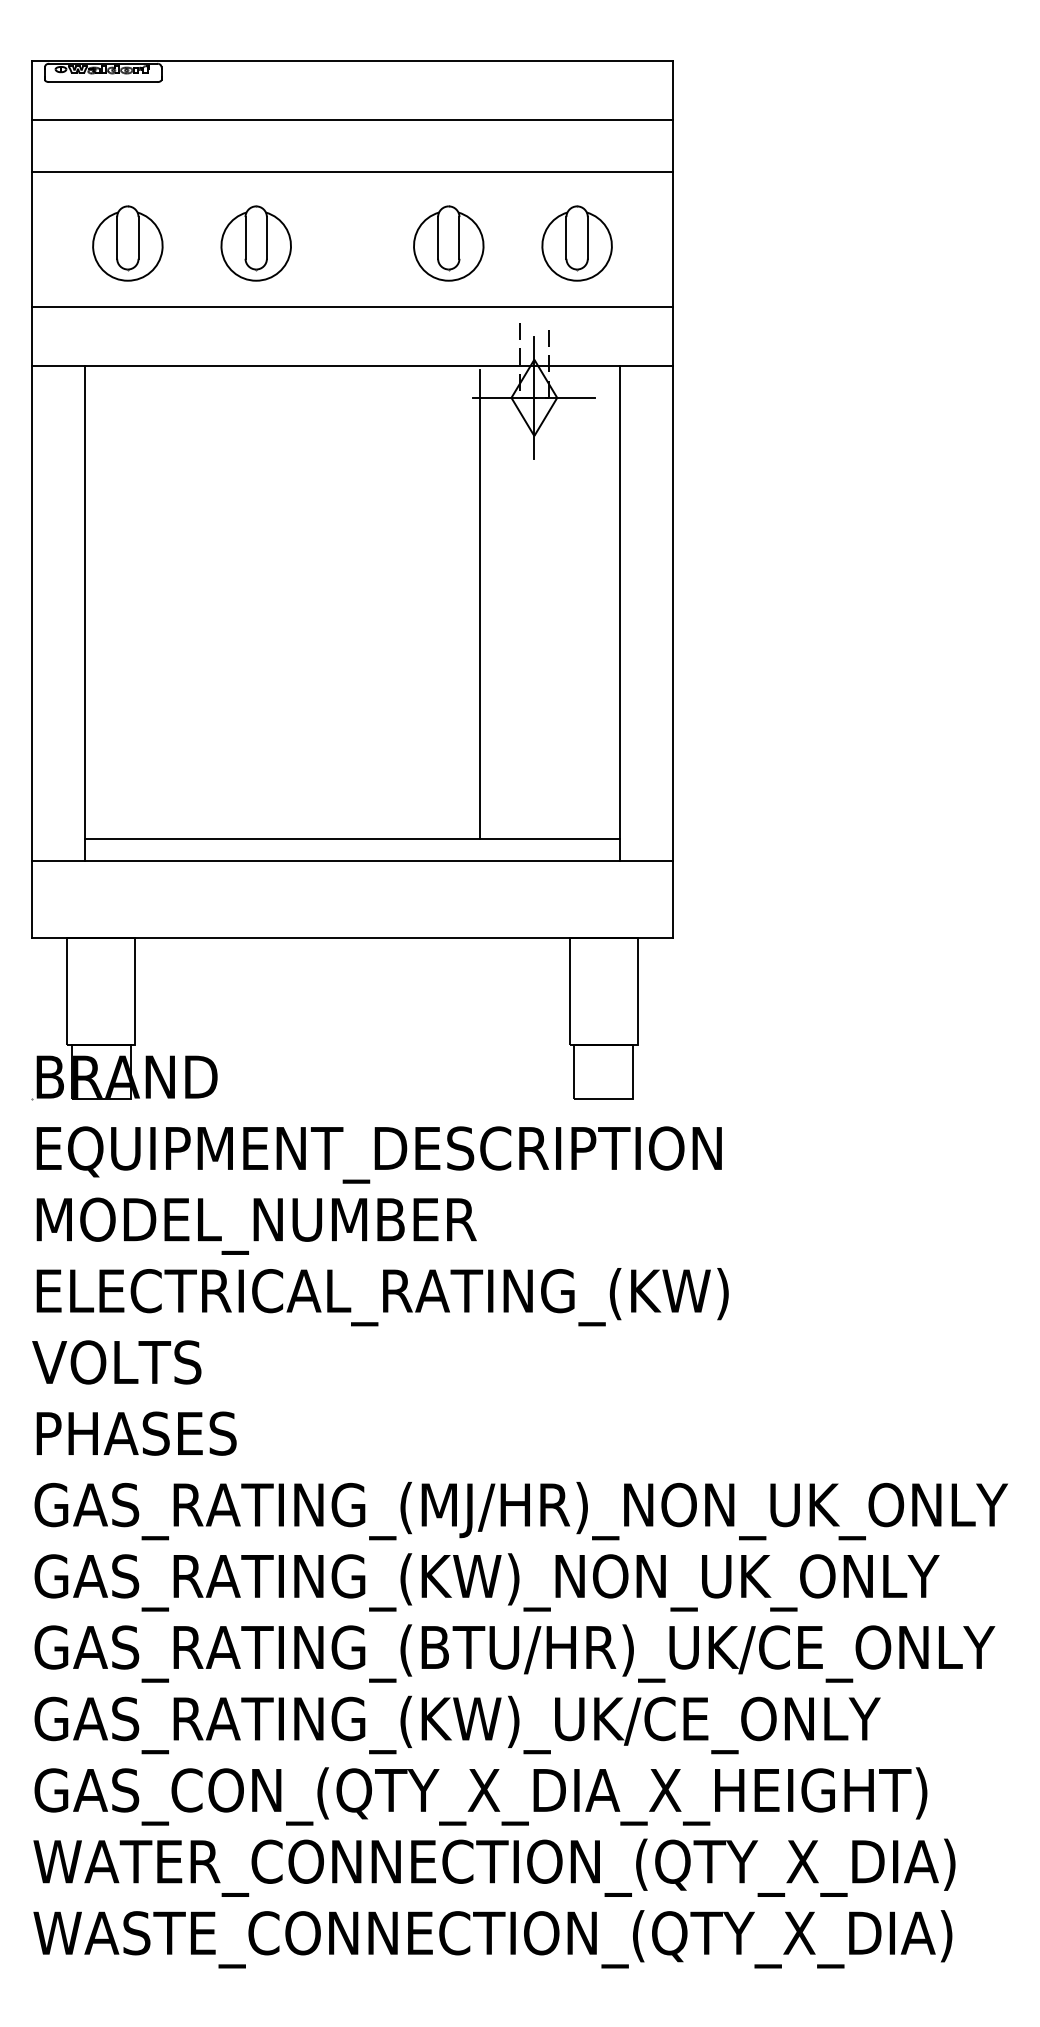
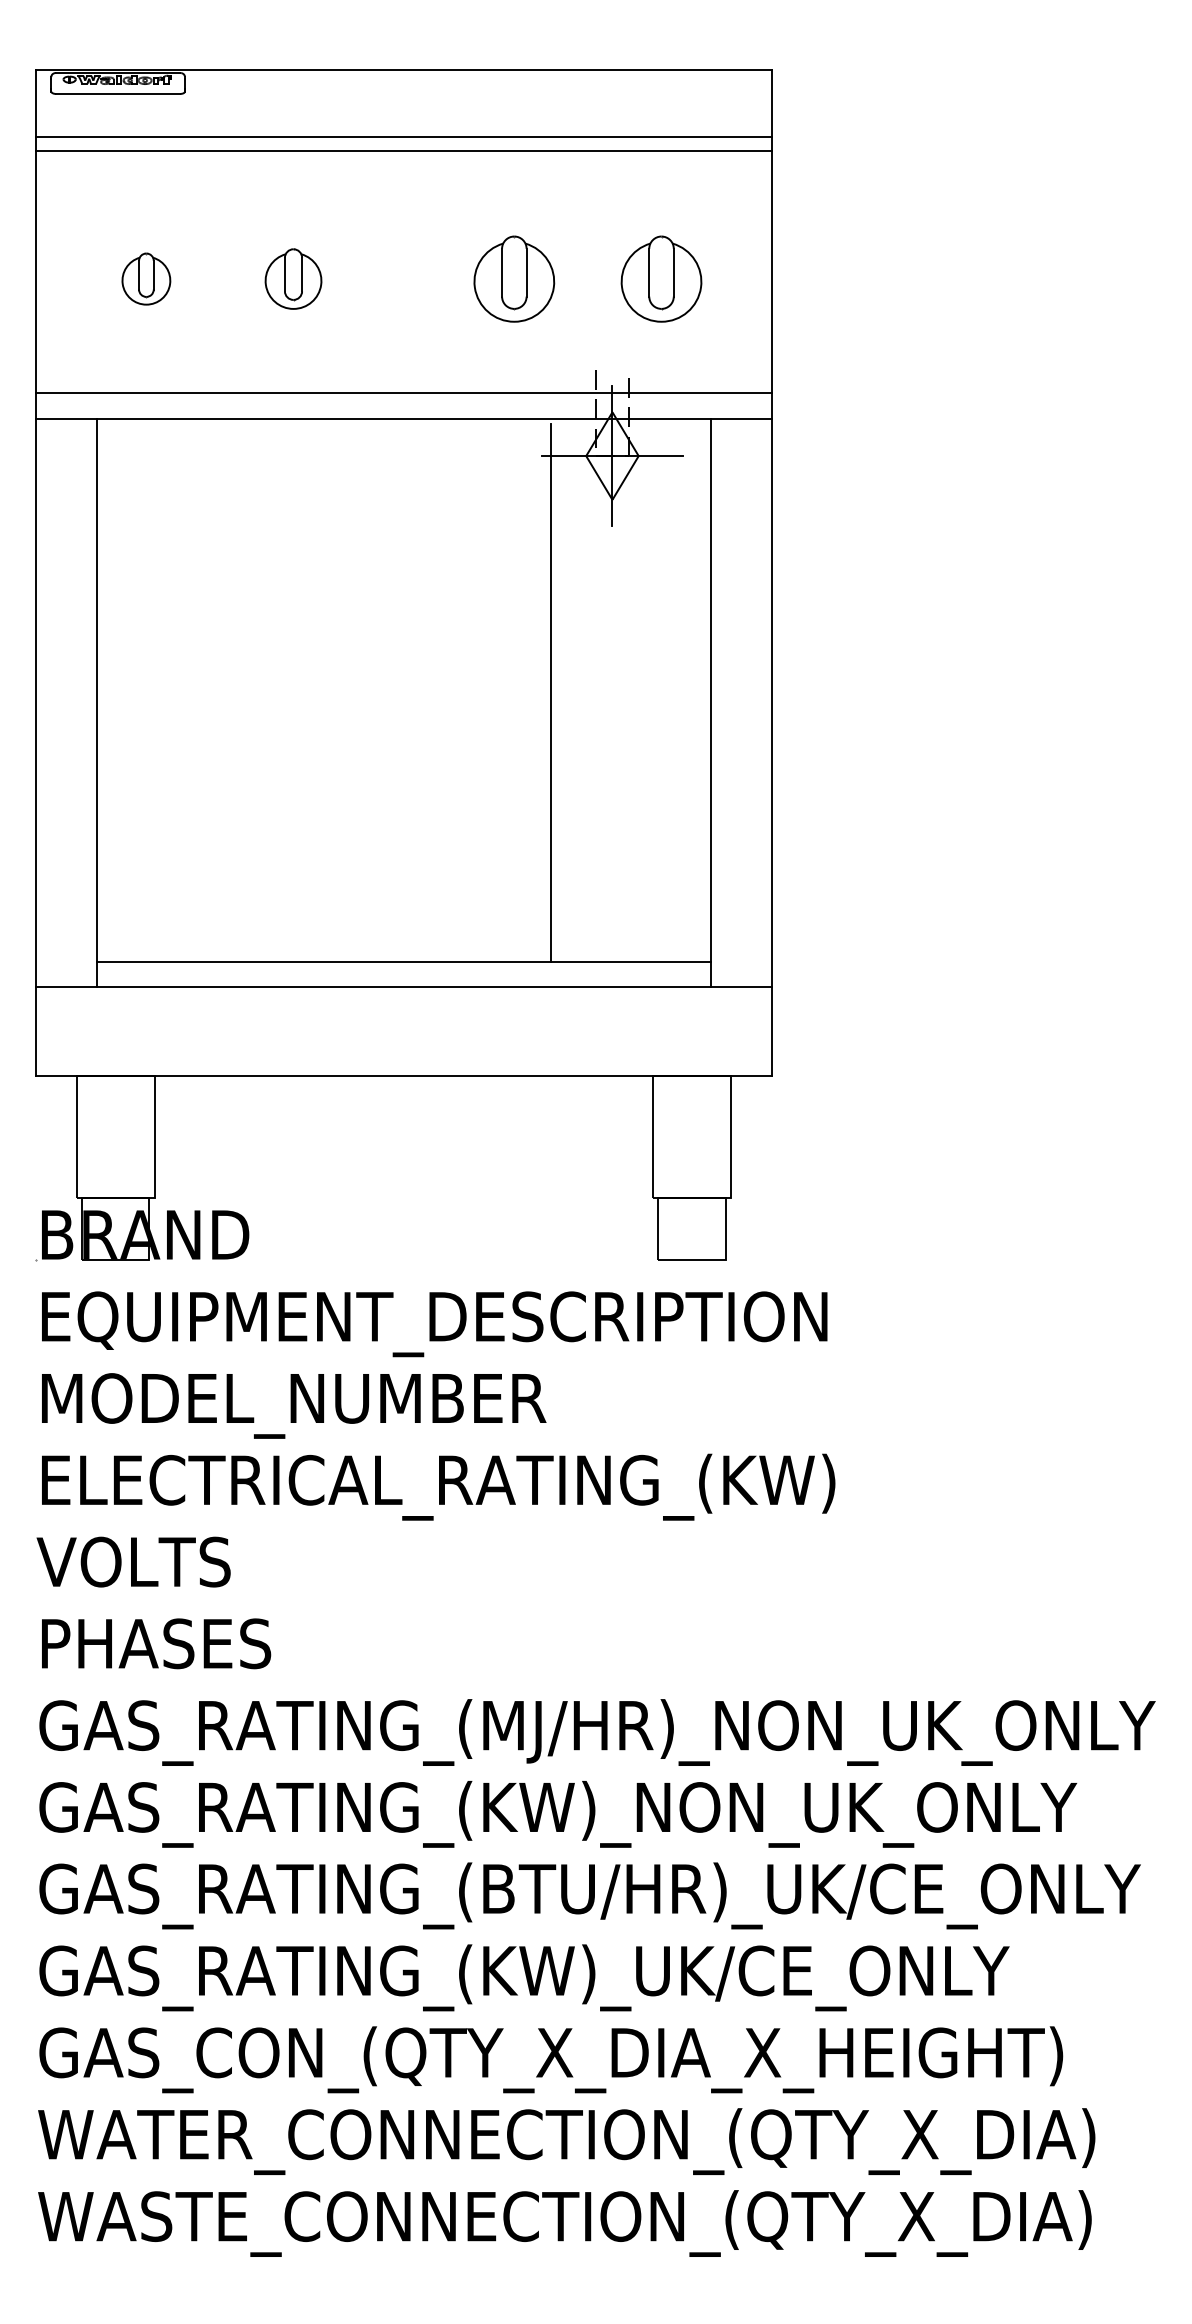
line: (352, 172) -> (403, 151), moved
part: (127, 242) -> (146, 278), size x0.6
part: (256, 242) -> (293, 278), size x0.7
line: (352, 306) -> (403, 392), moved

